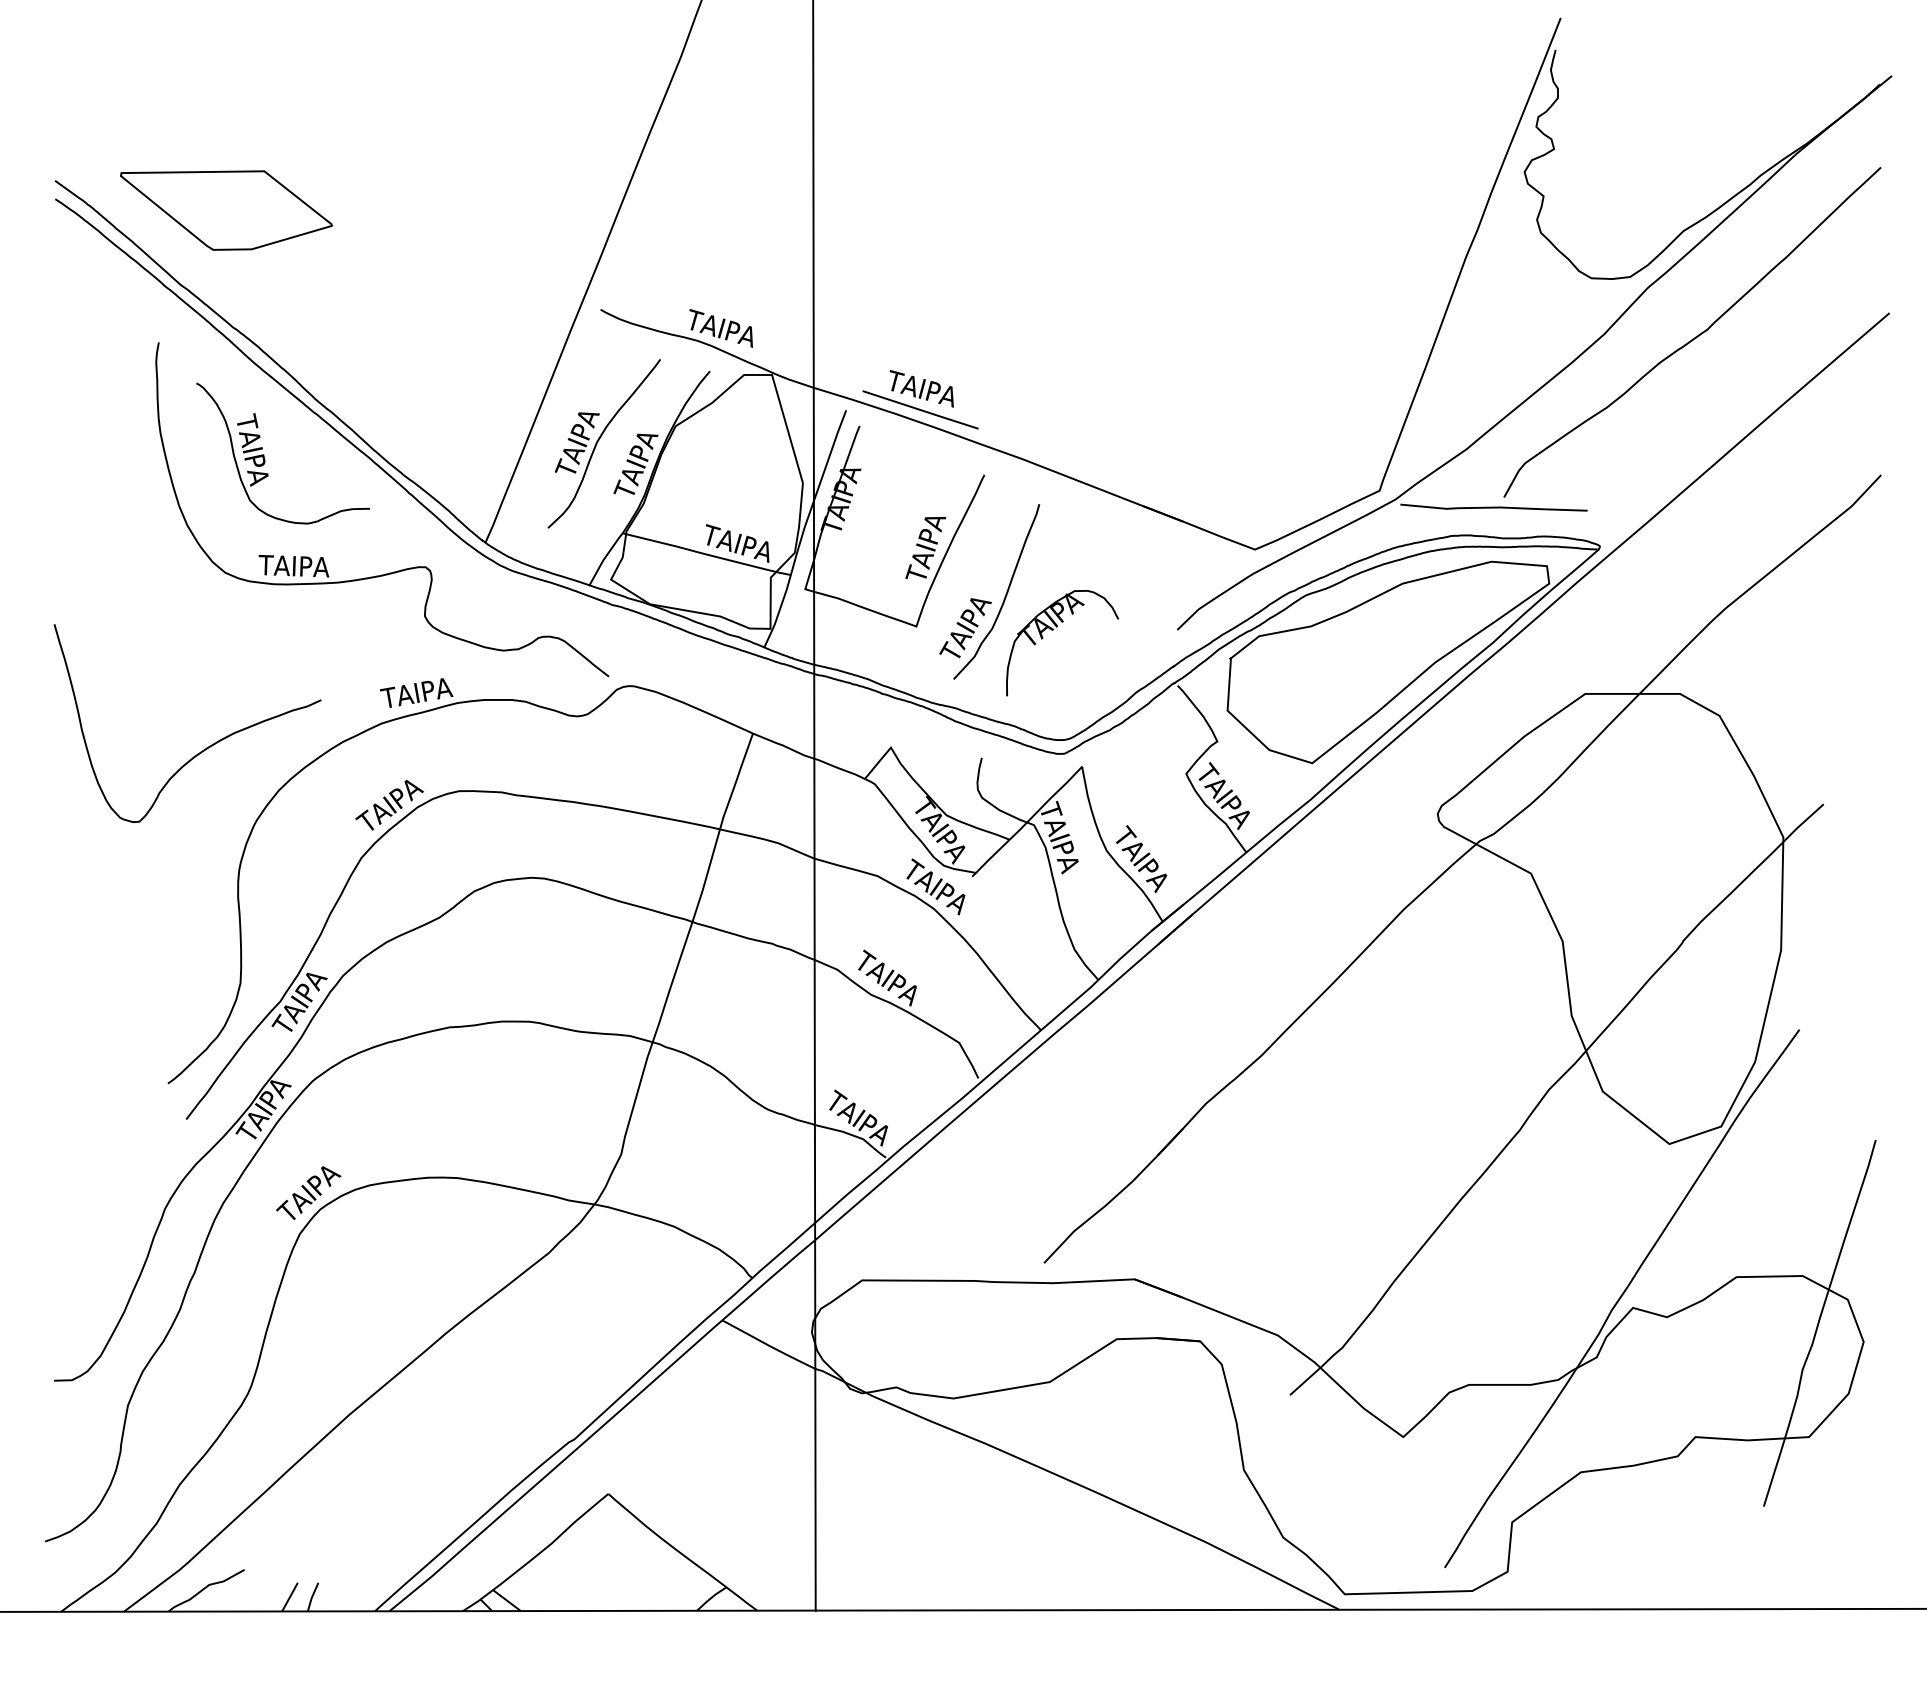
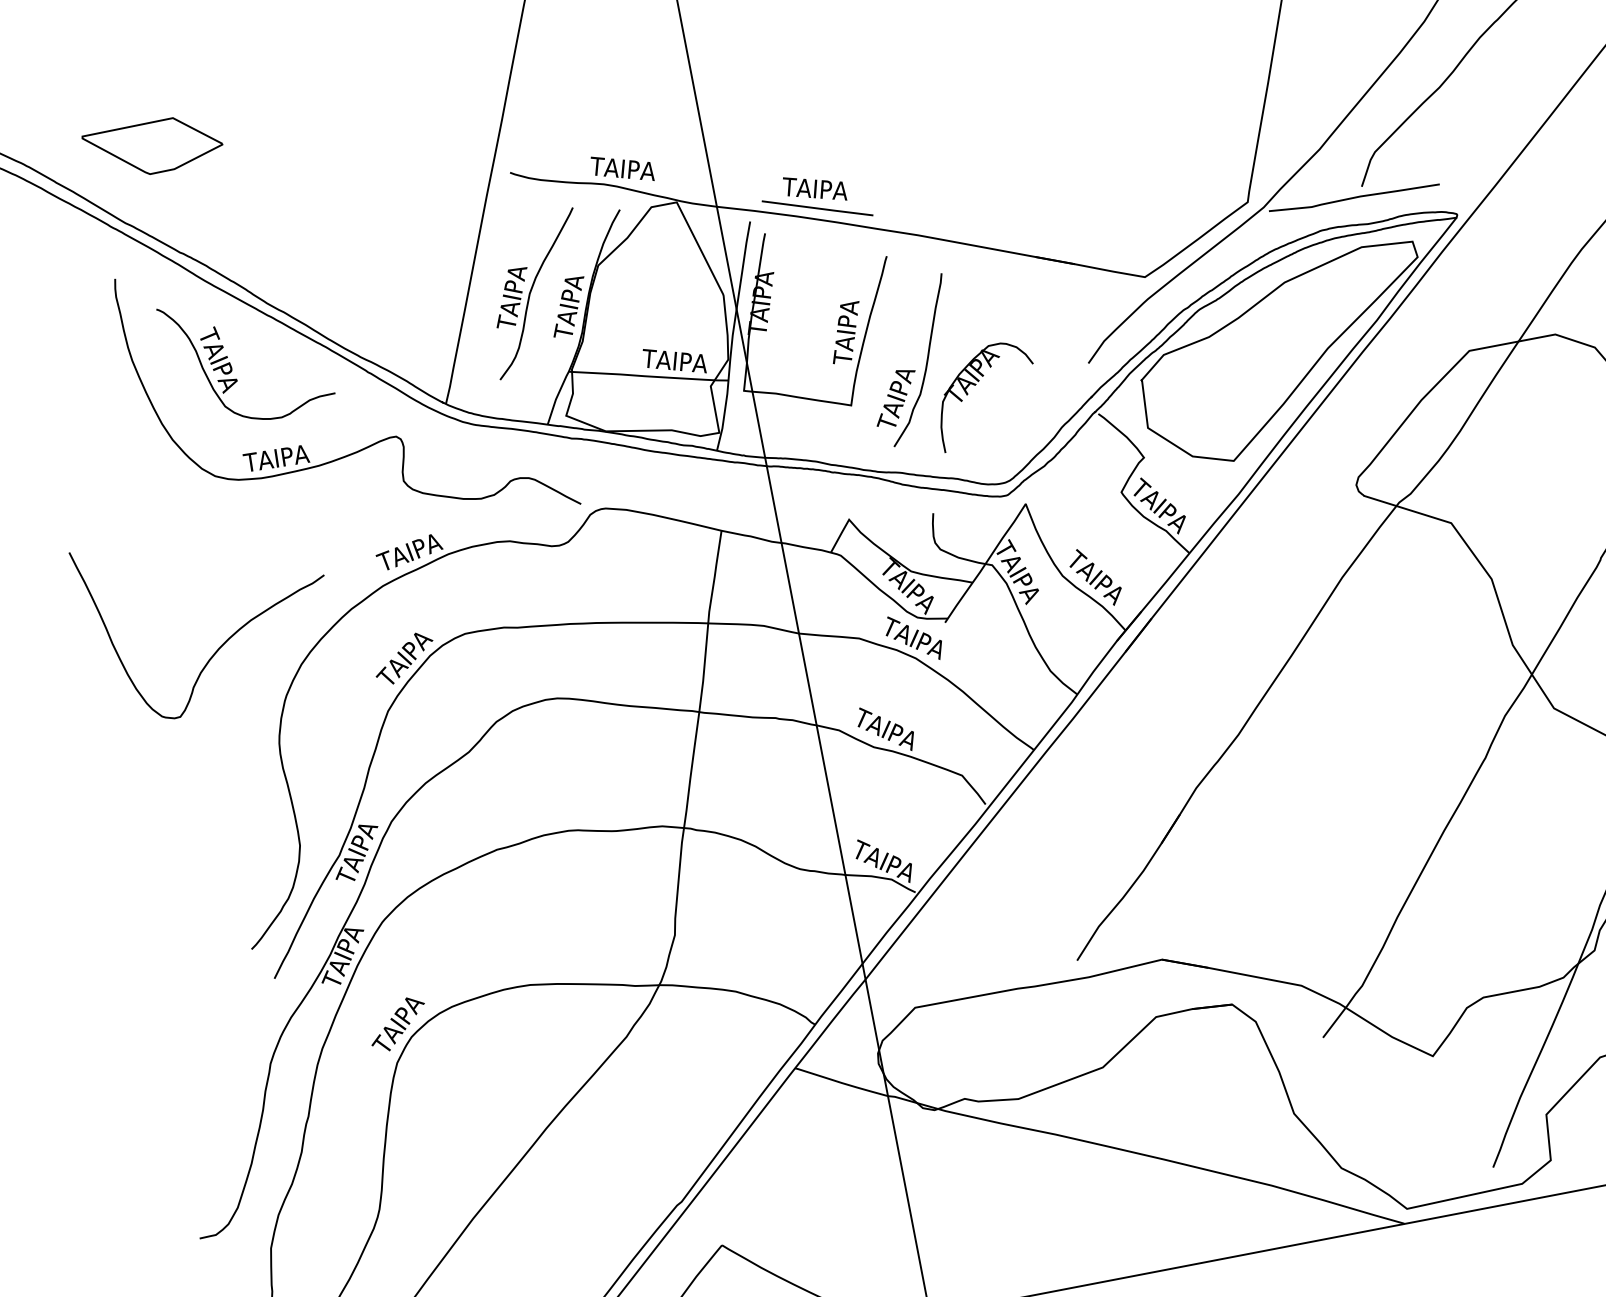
part: (226, 210) -> (153, 147), size x0.7

